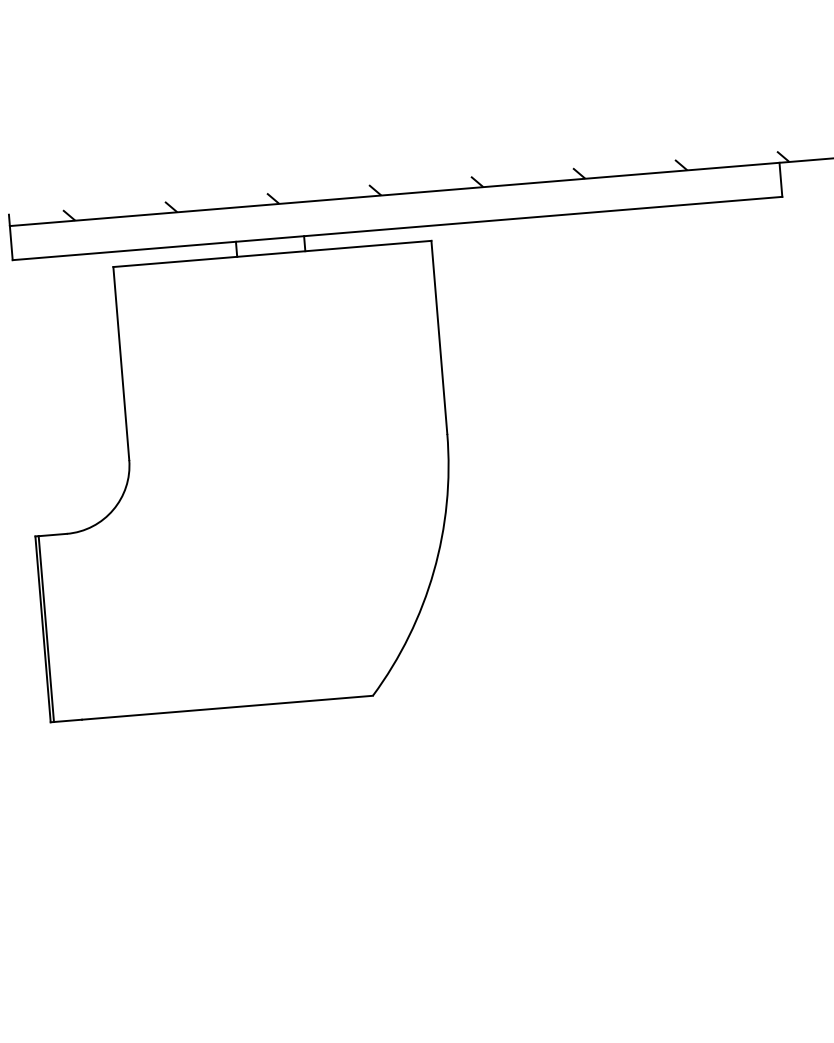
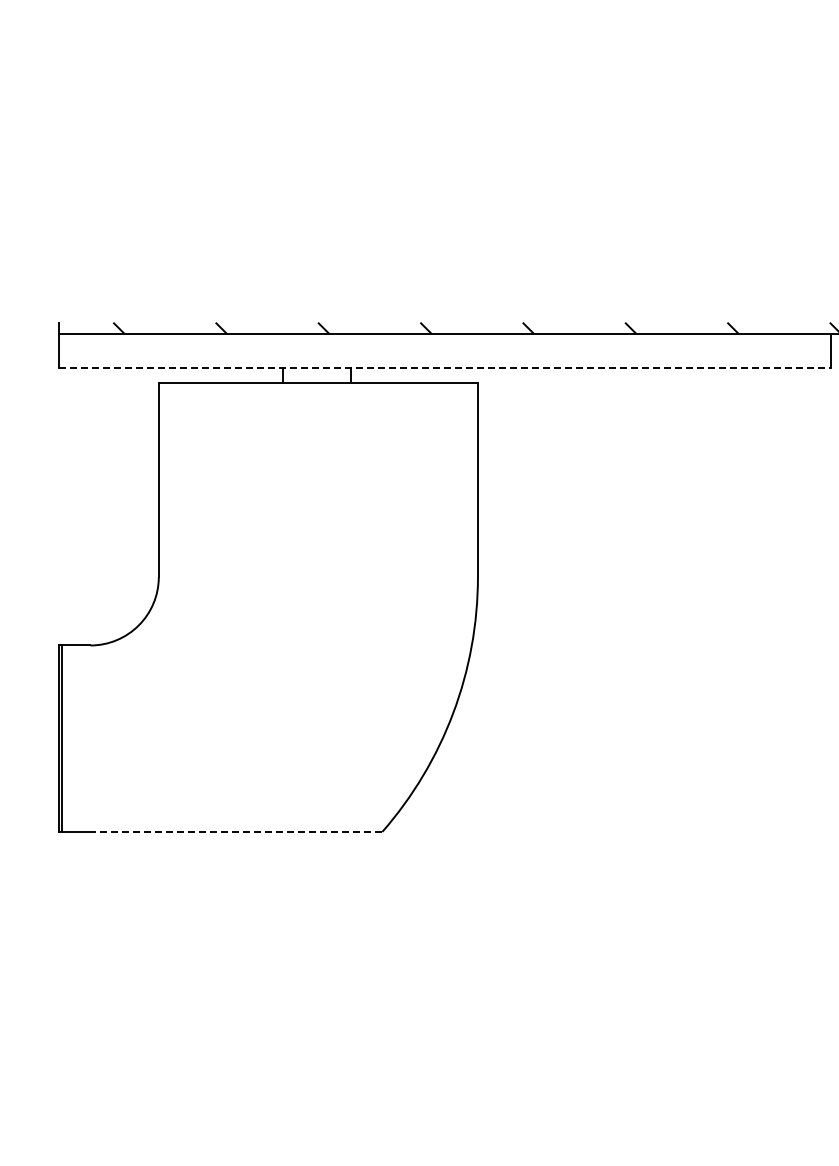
line: (397, 228) -> (445, 368), solid -> dashed
line: (227, 707) -> (236, 831), solid -> dashed

